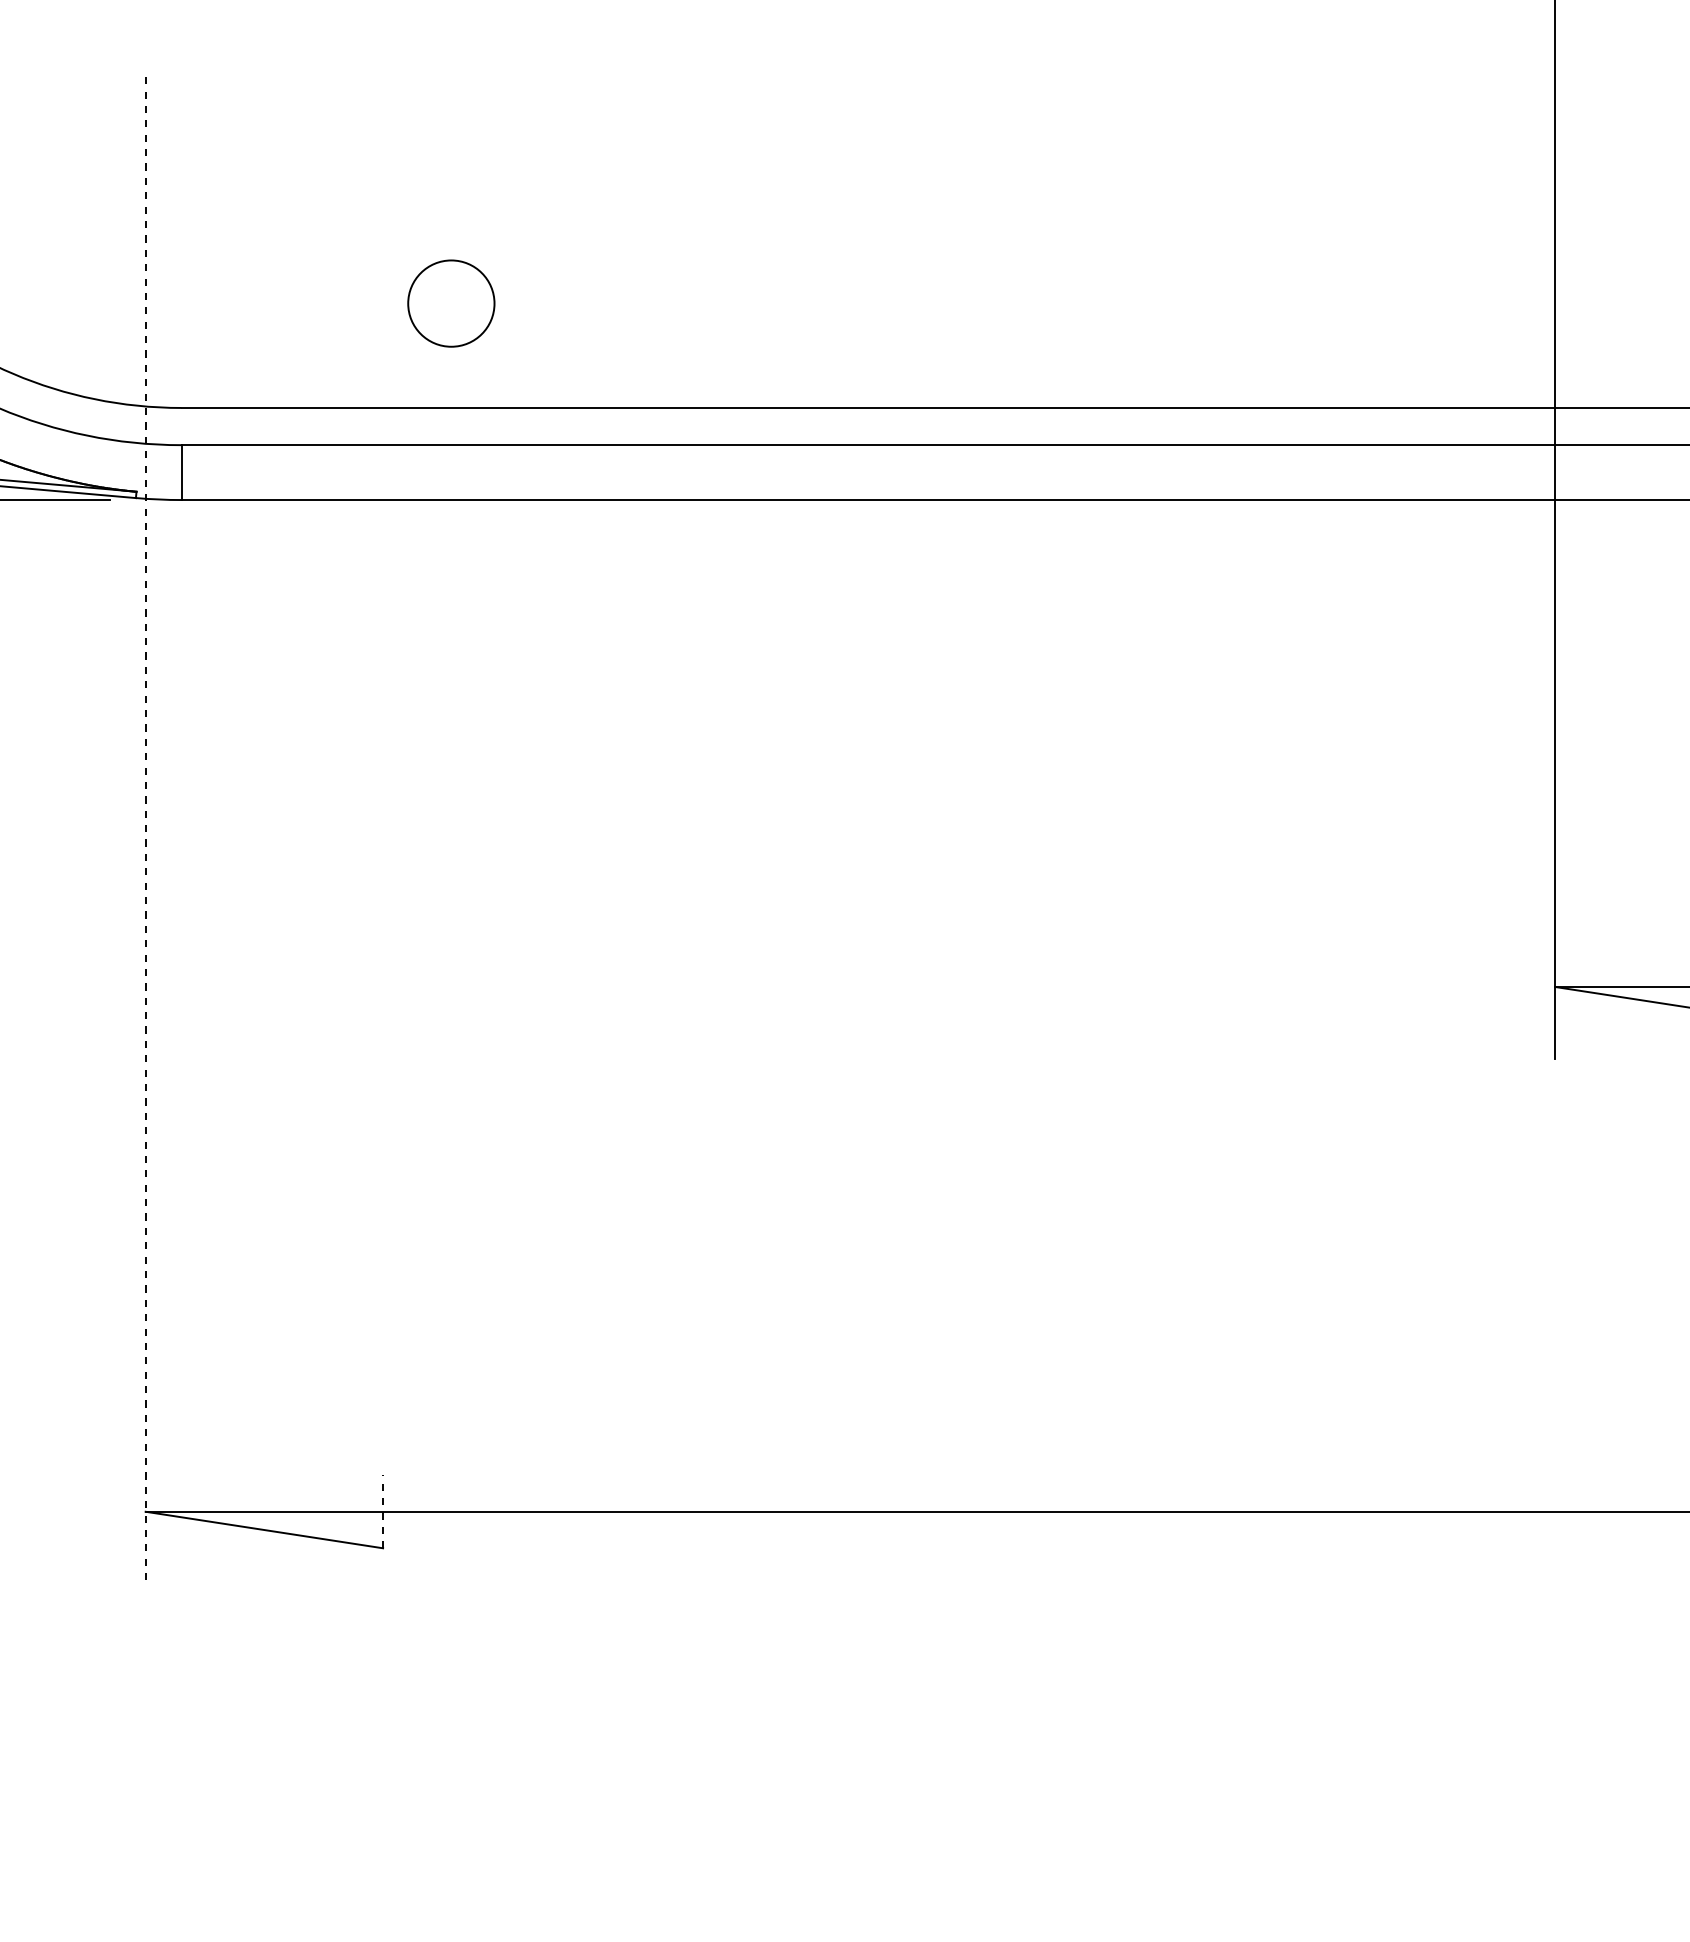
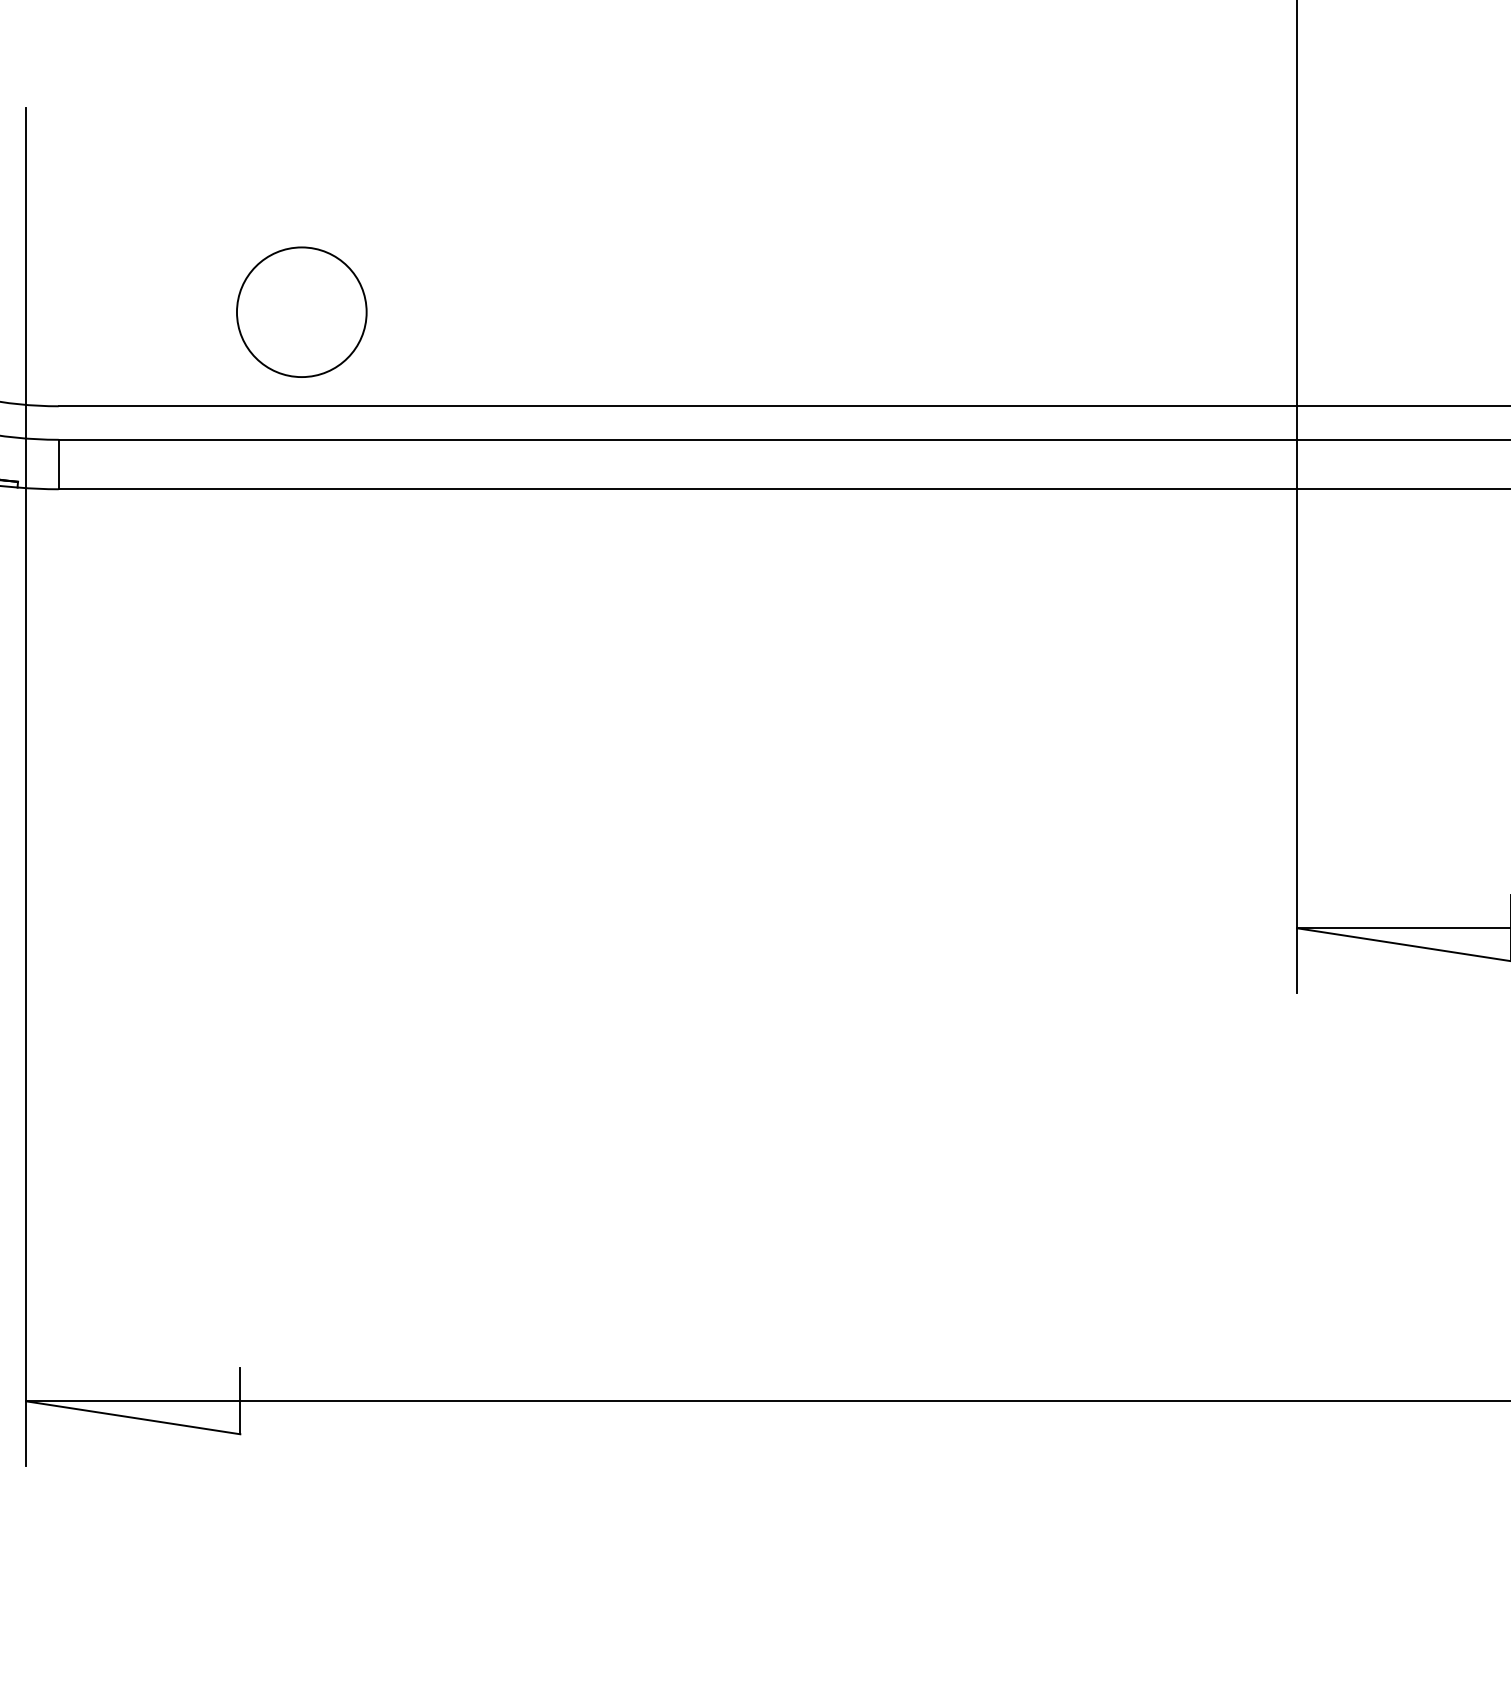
circle: (451, 303) -> (302, 312), size x1.67
line: (145, 830) -> (26, 787), dashed -> solid
line: (383, 1511) -> (240, 1401), dashed -> solid

